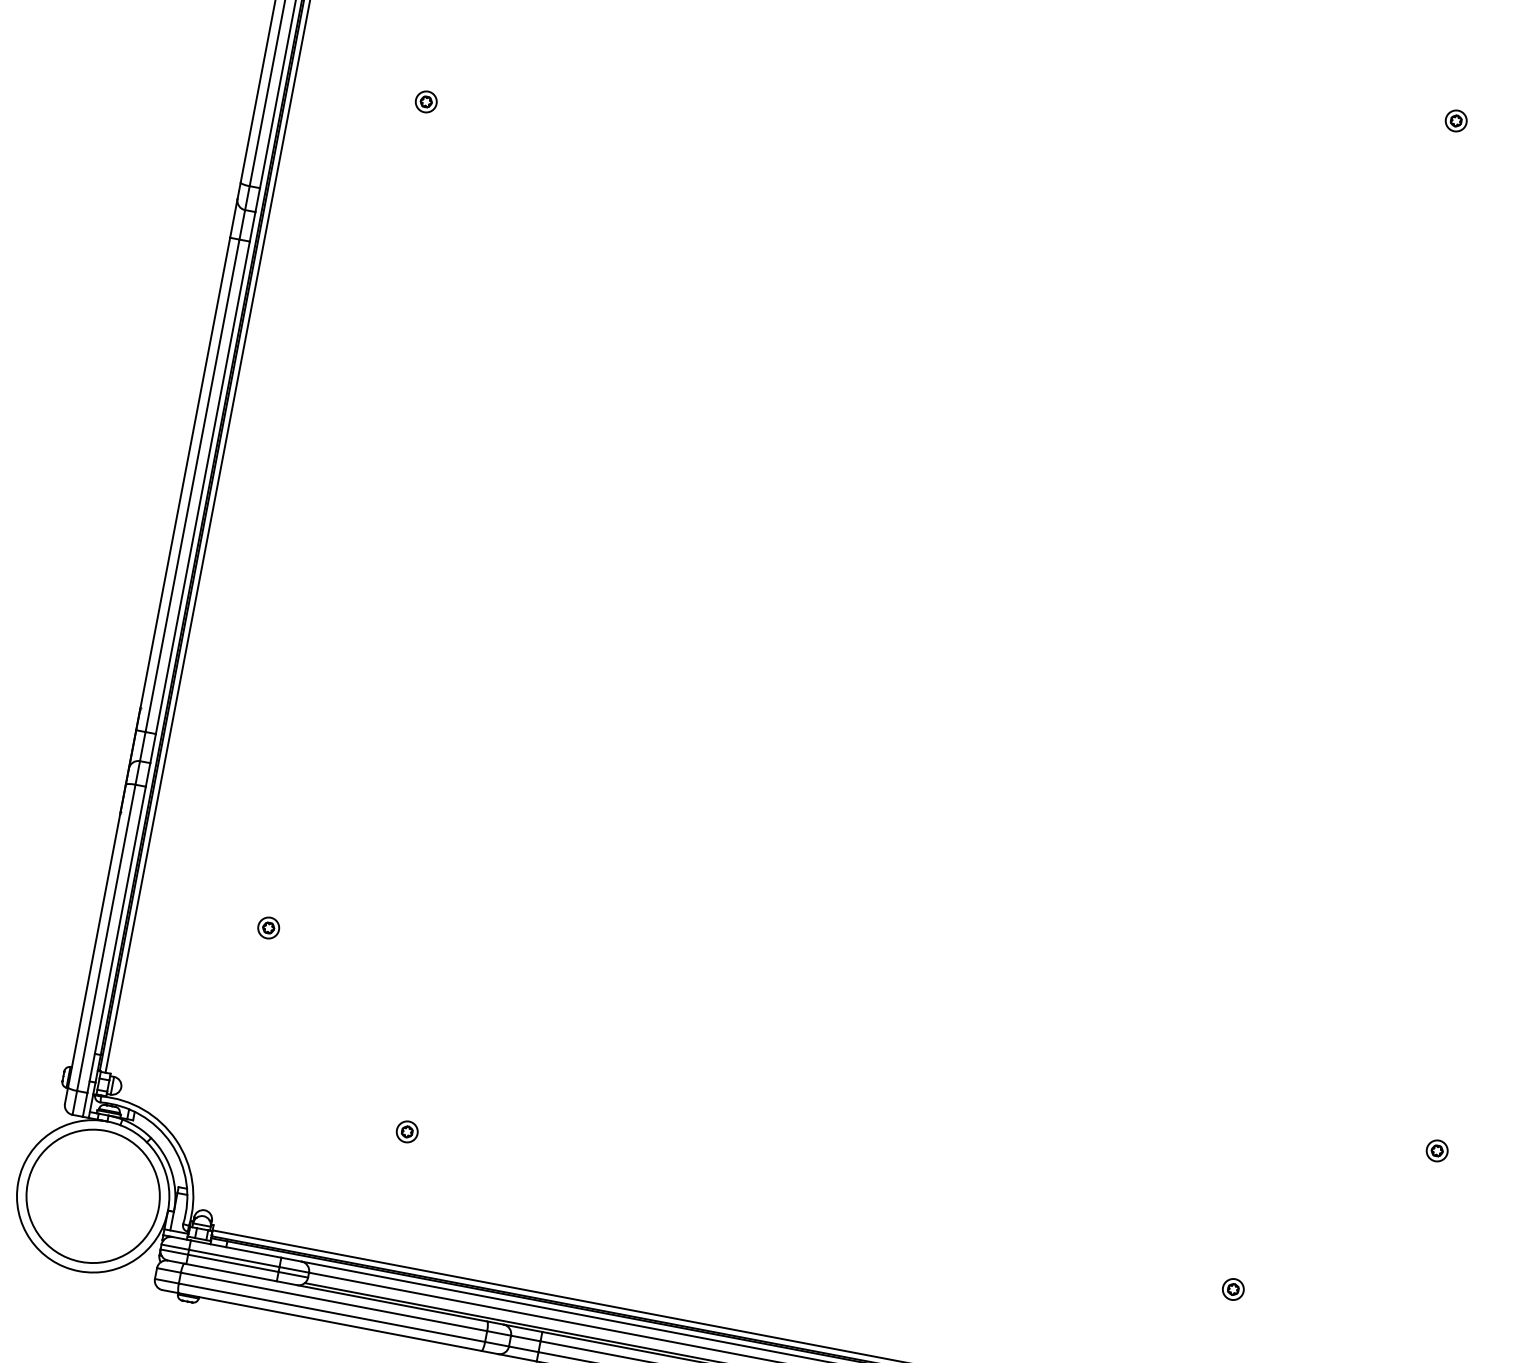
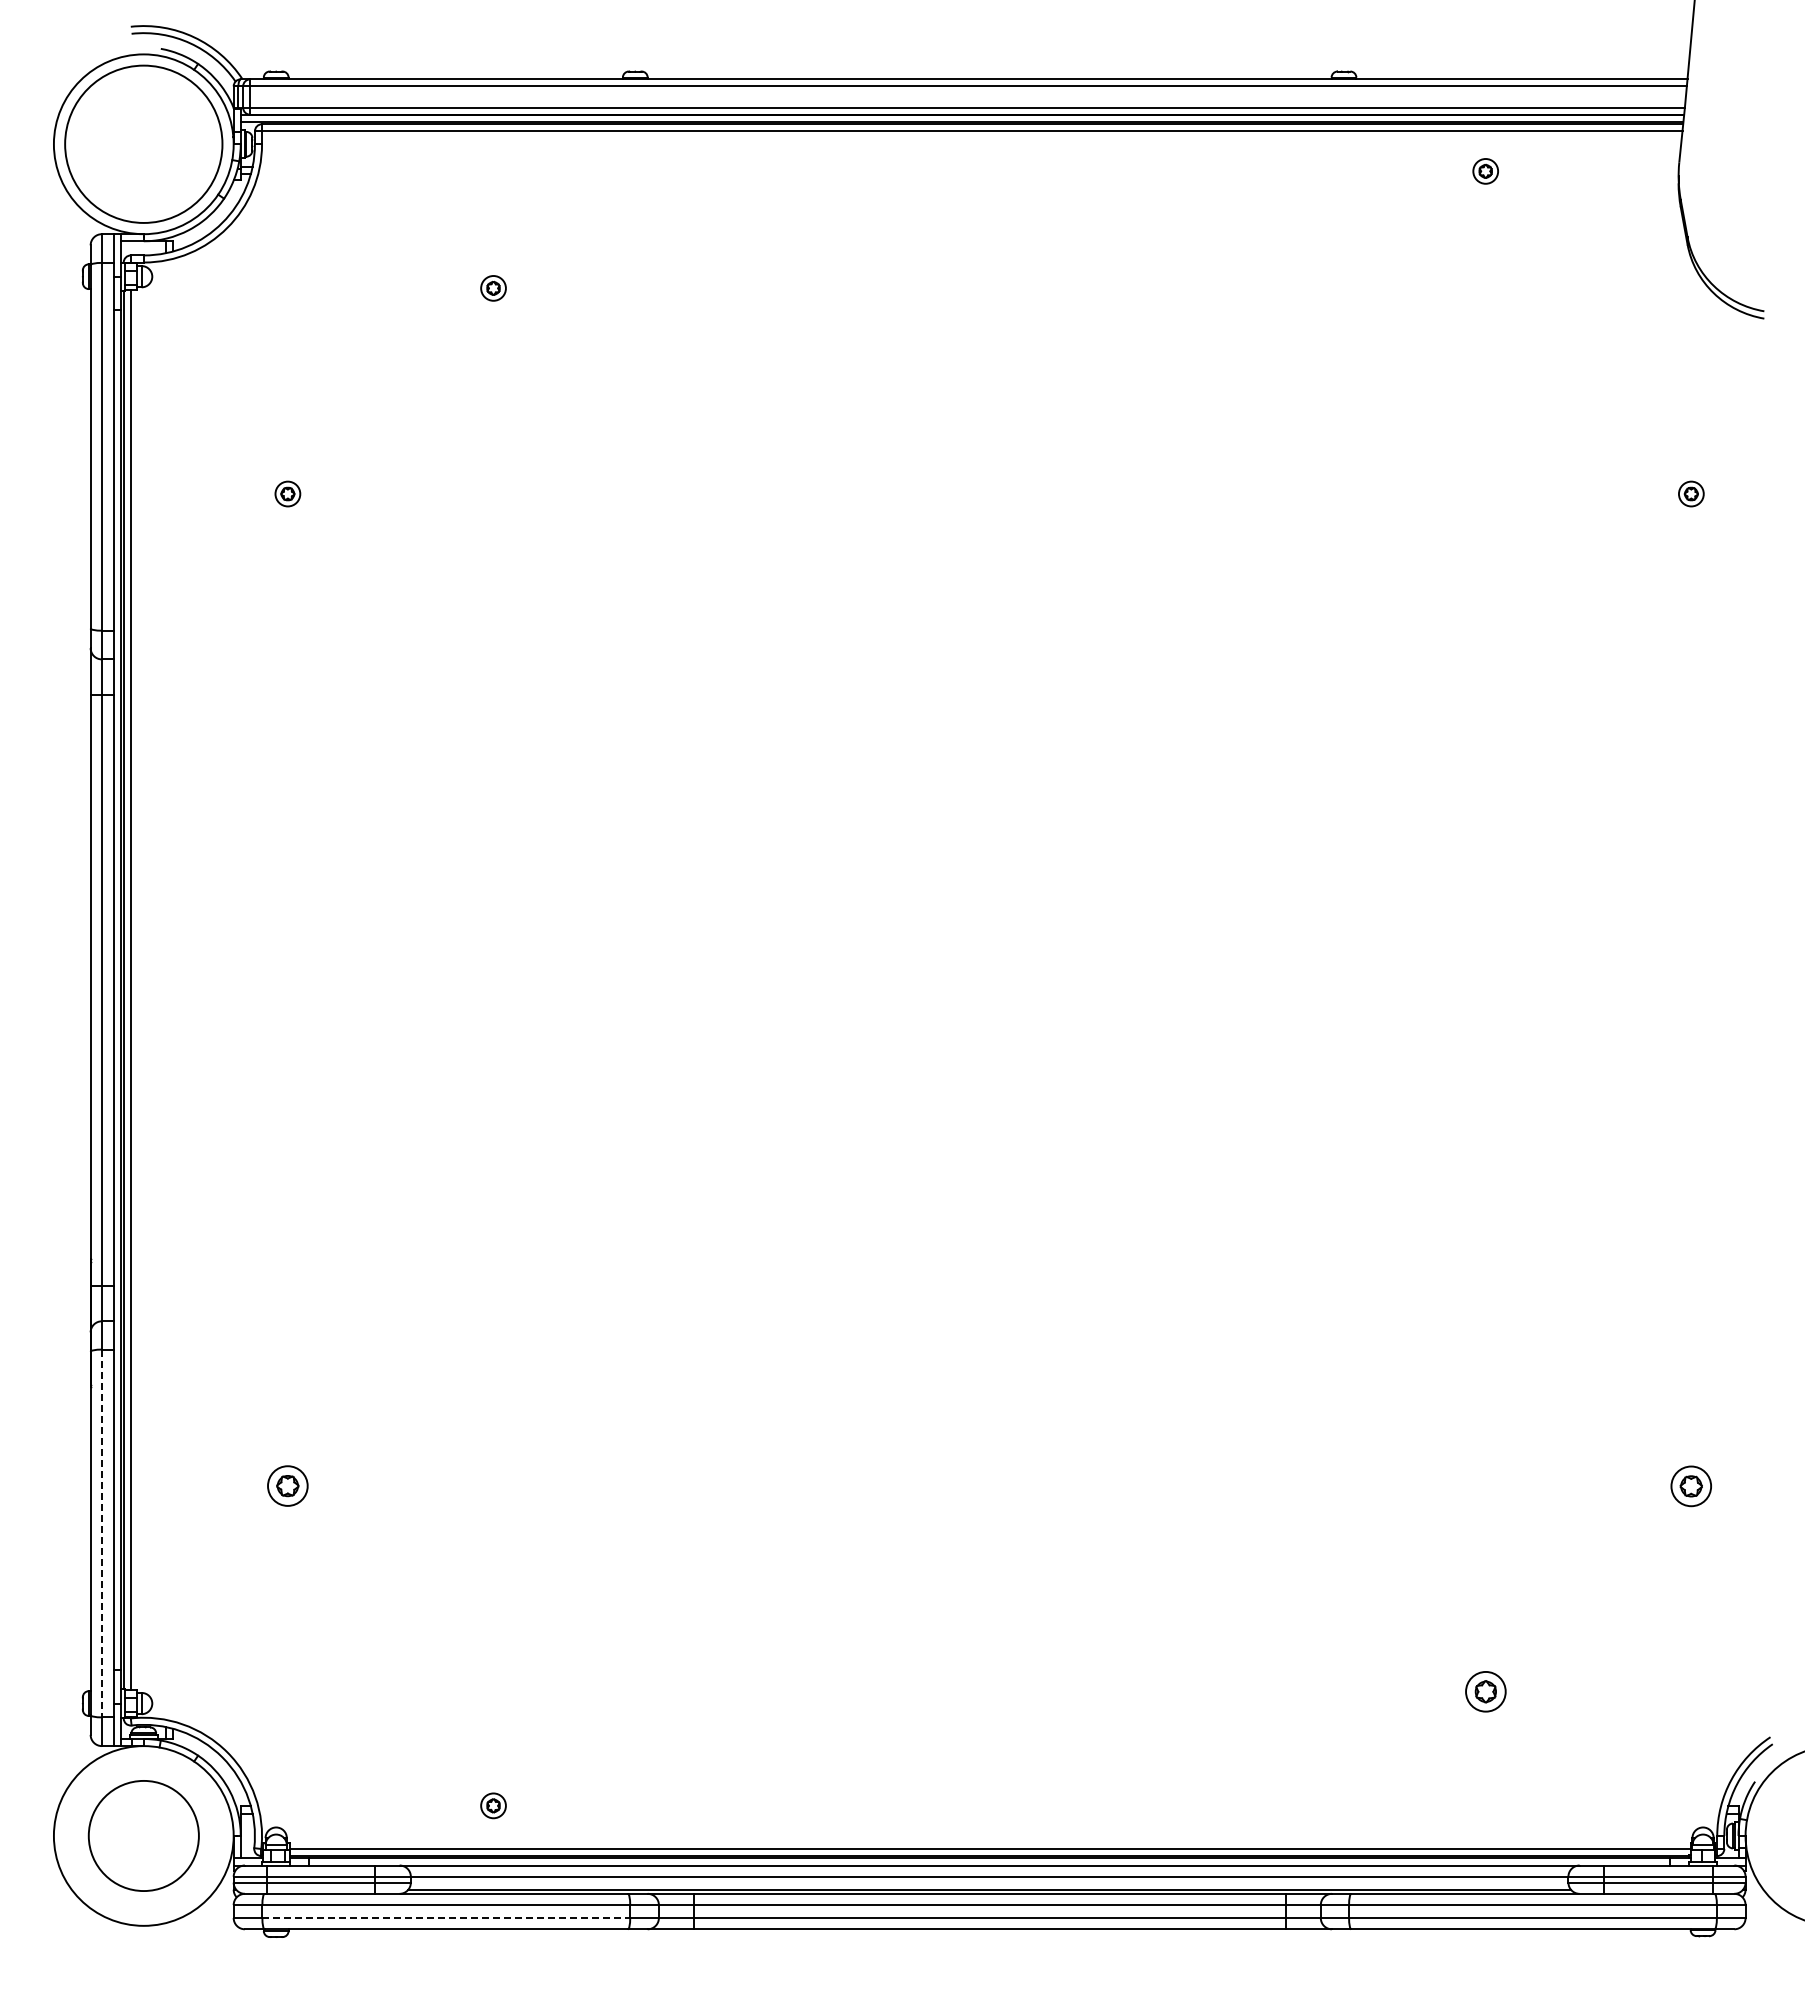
part: (1456, 121) -> (1485, 171), moved
part: (268, 928) -> (287, 1486), size x1.6
line: (106, 937) -> (101, 1533), solid -> dashed
part: (407, 1131) -> (493, 1805), moved
part: (1437, 1150) -> (1691, 1485), size x1.6
circle: (93, 1195) -> (143, 1835), size x0.7
part: (1233, 1289) -> (1485, 1691), size x1.6
line: (332, 1313) -> (446, 1918), solid -> dashed

